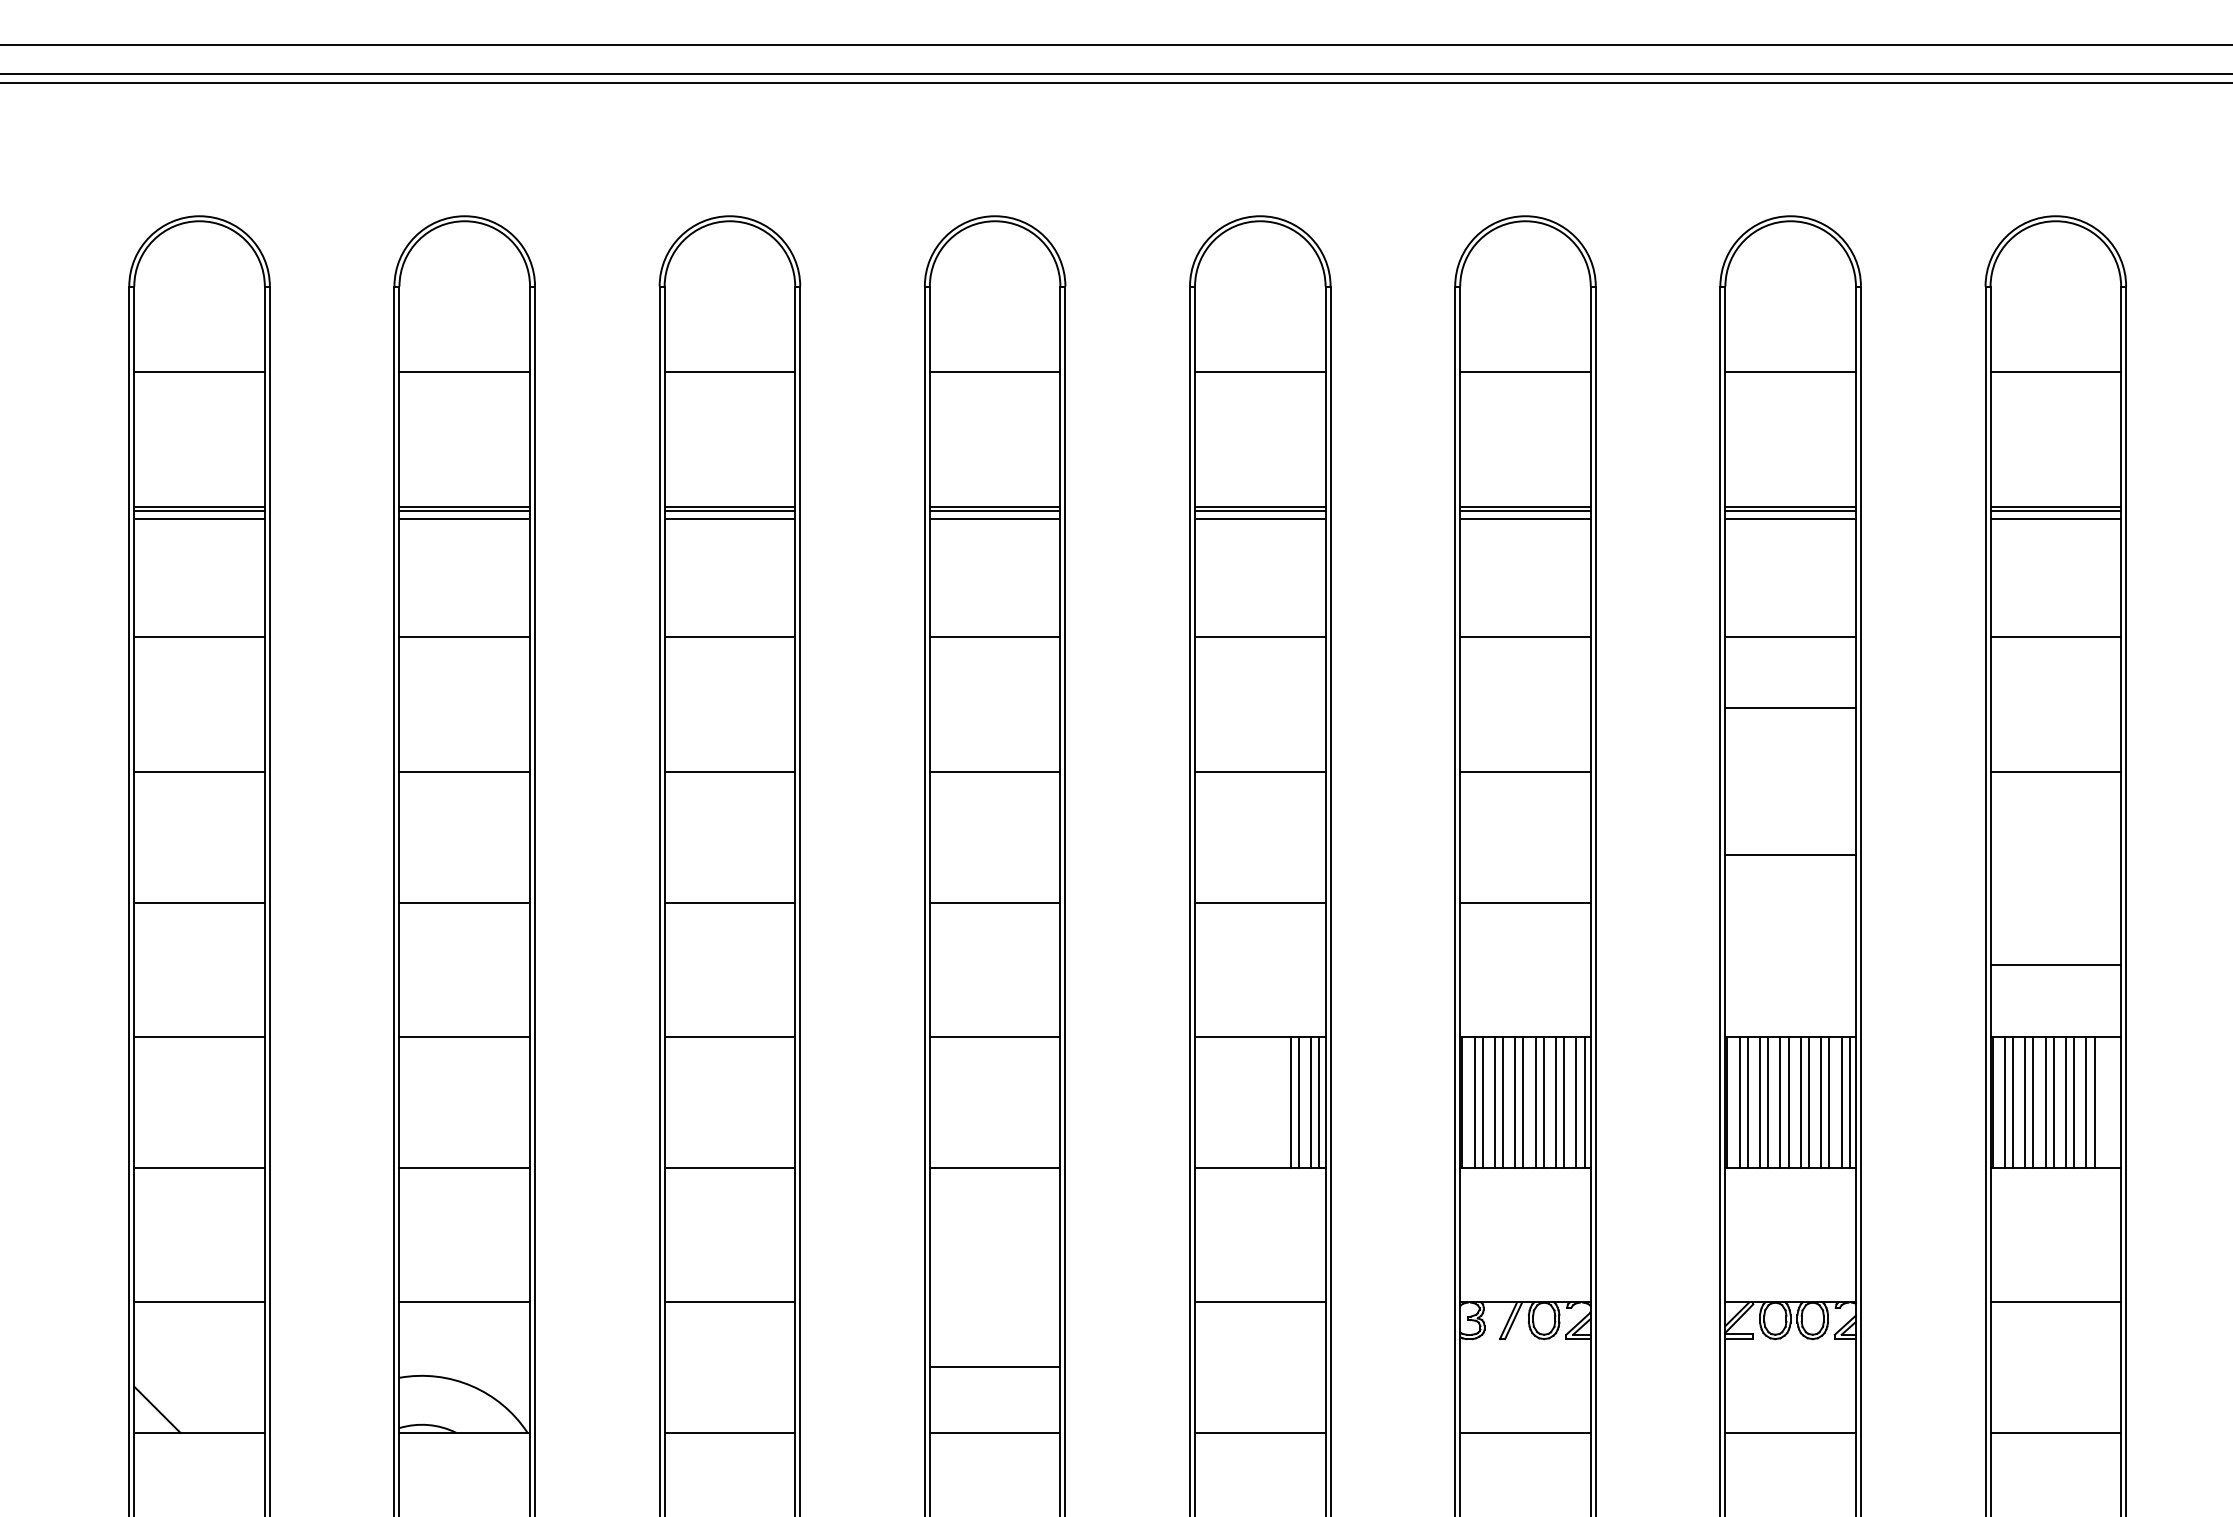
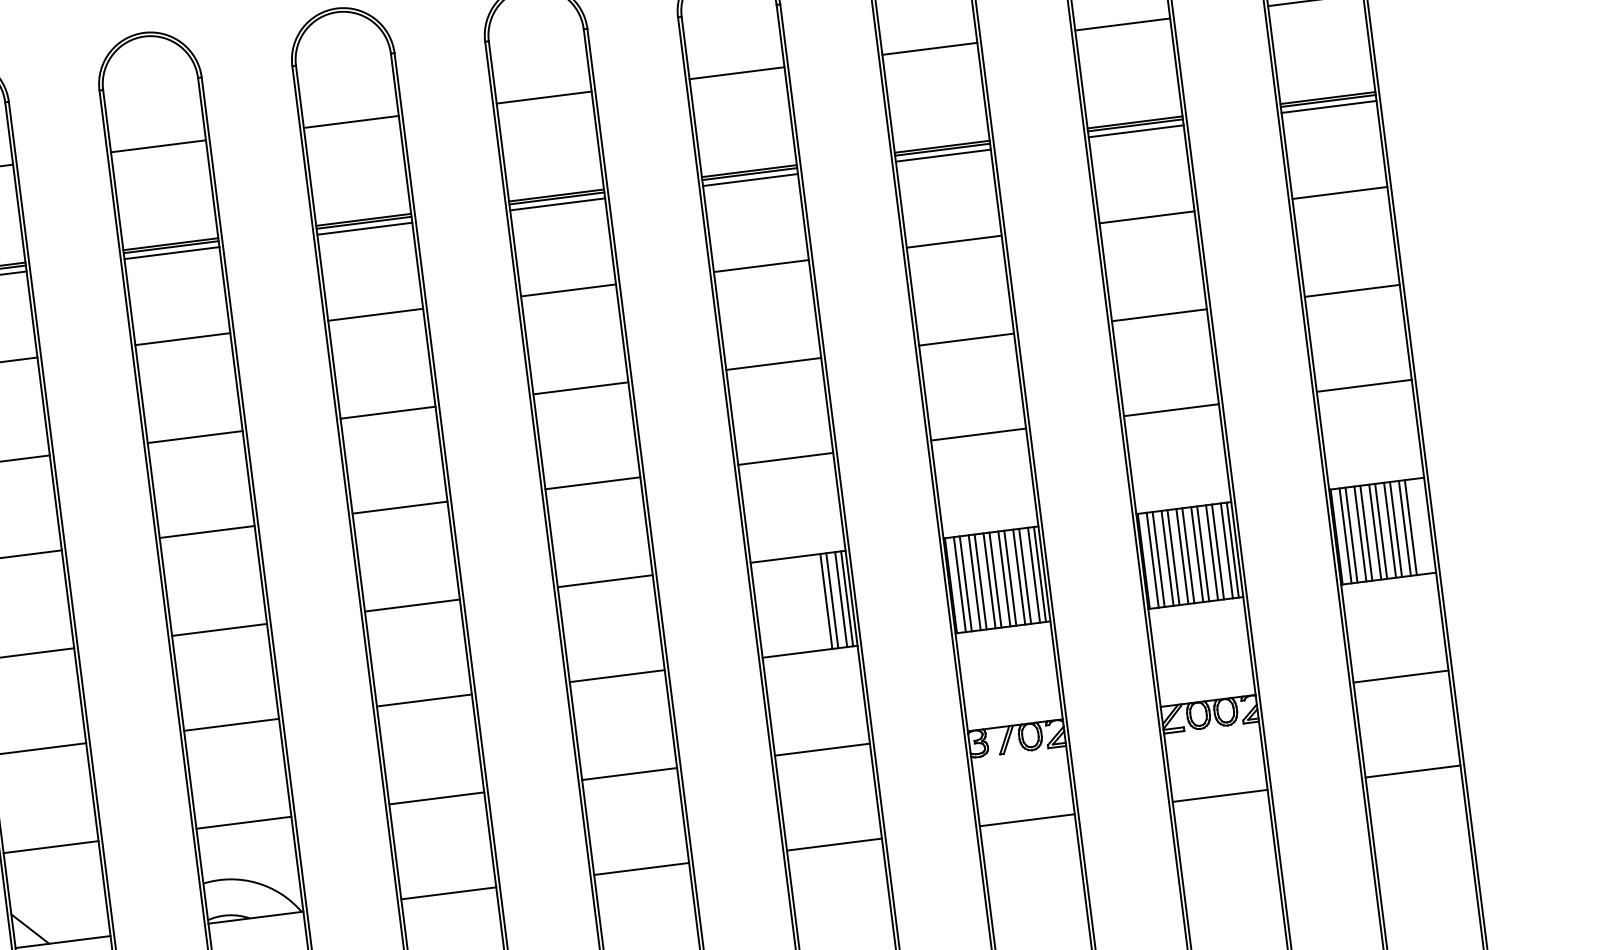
line: (1790, 708) -> (1159, 315), moved
line: (1790, 854) -> (1171, 410), moved
line: (2055, 964) -> (1364, 385), moved
line: (994, 1367) -> (629, 774), moved

